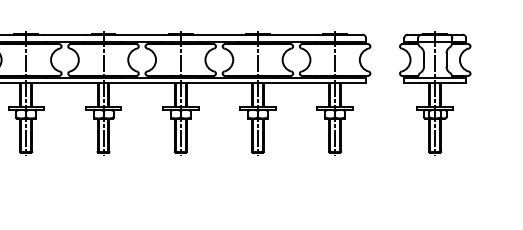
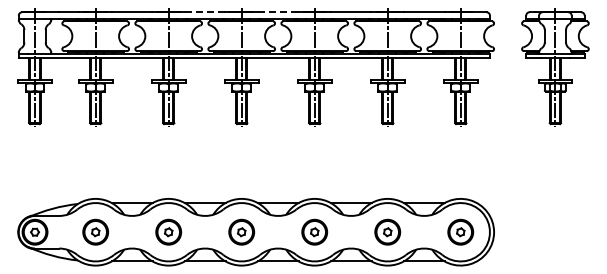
line: (64, 34) -> (204, 12), solid -> dashed
line: (141, 34) -> (277, 12), solid -> dashed

